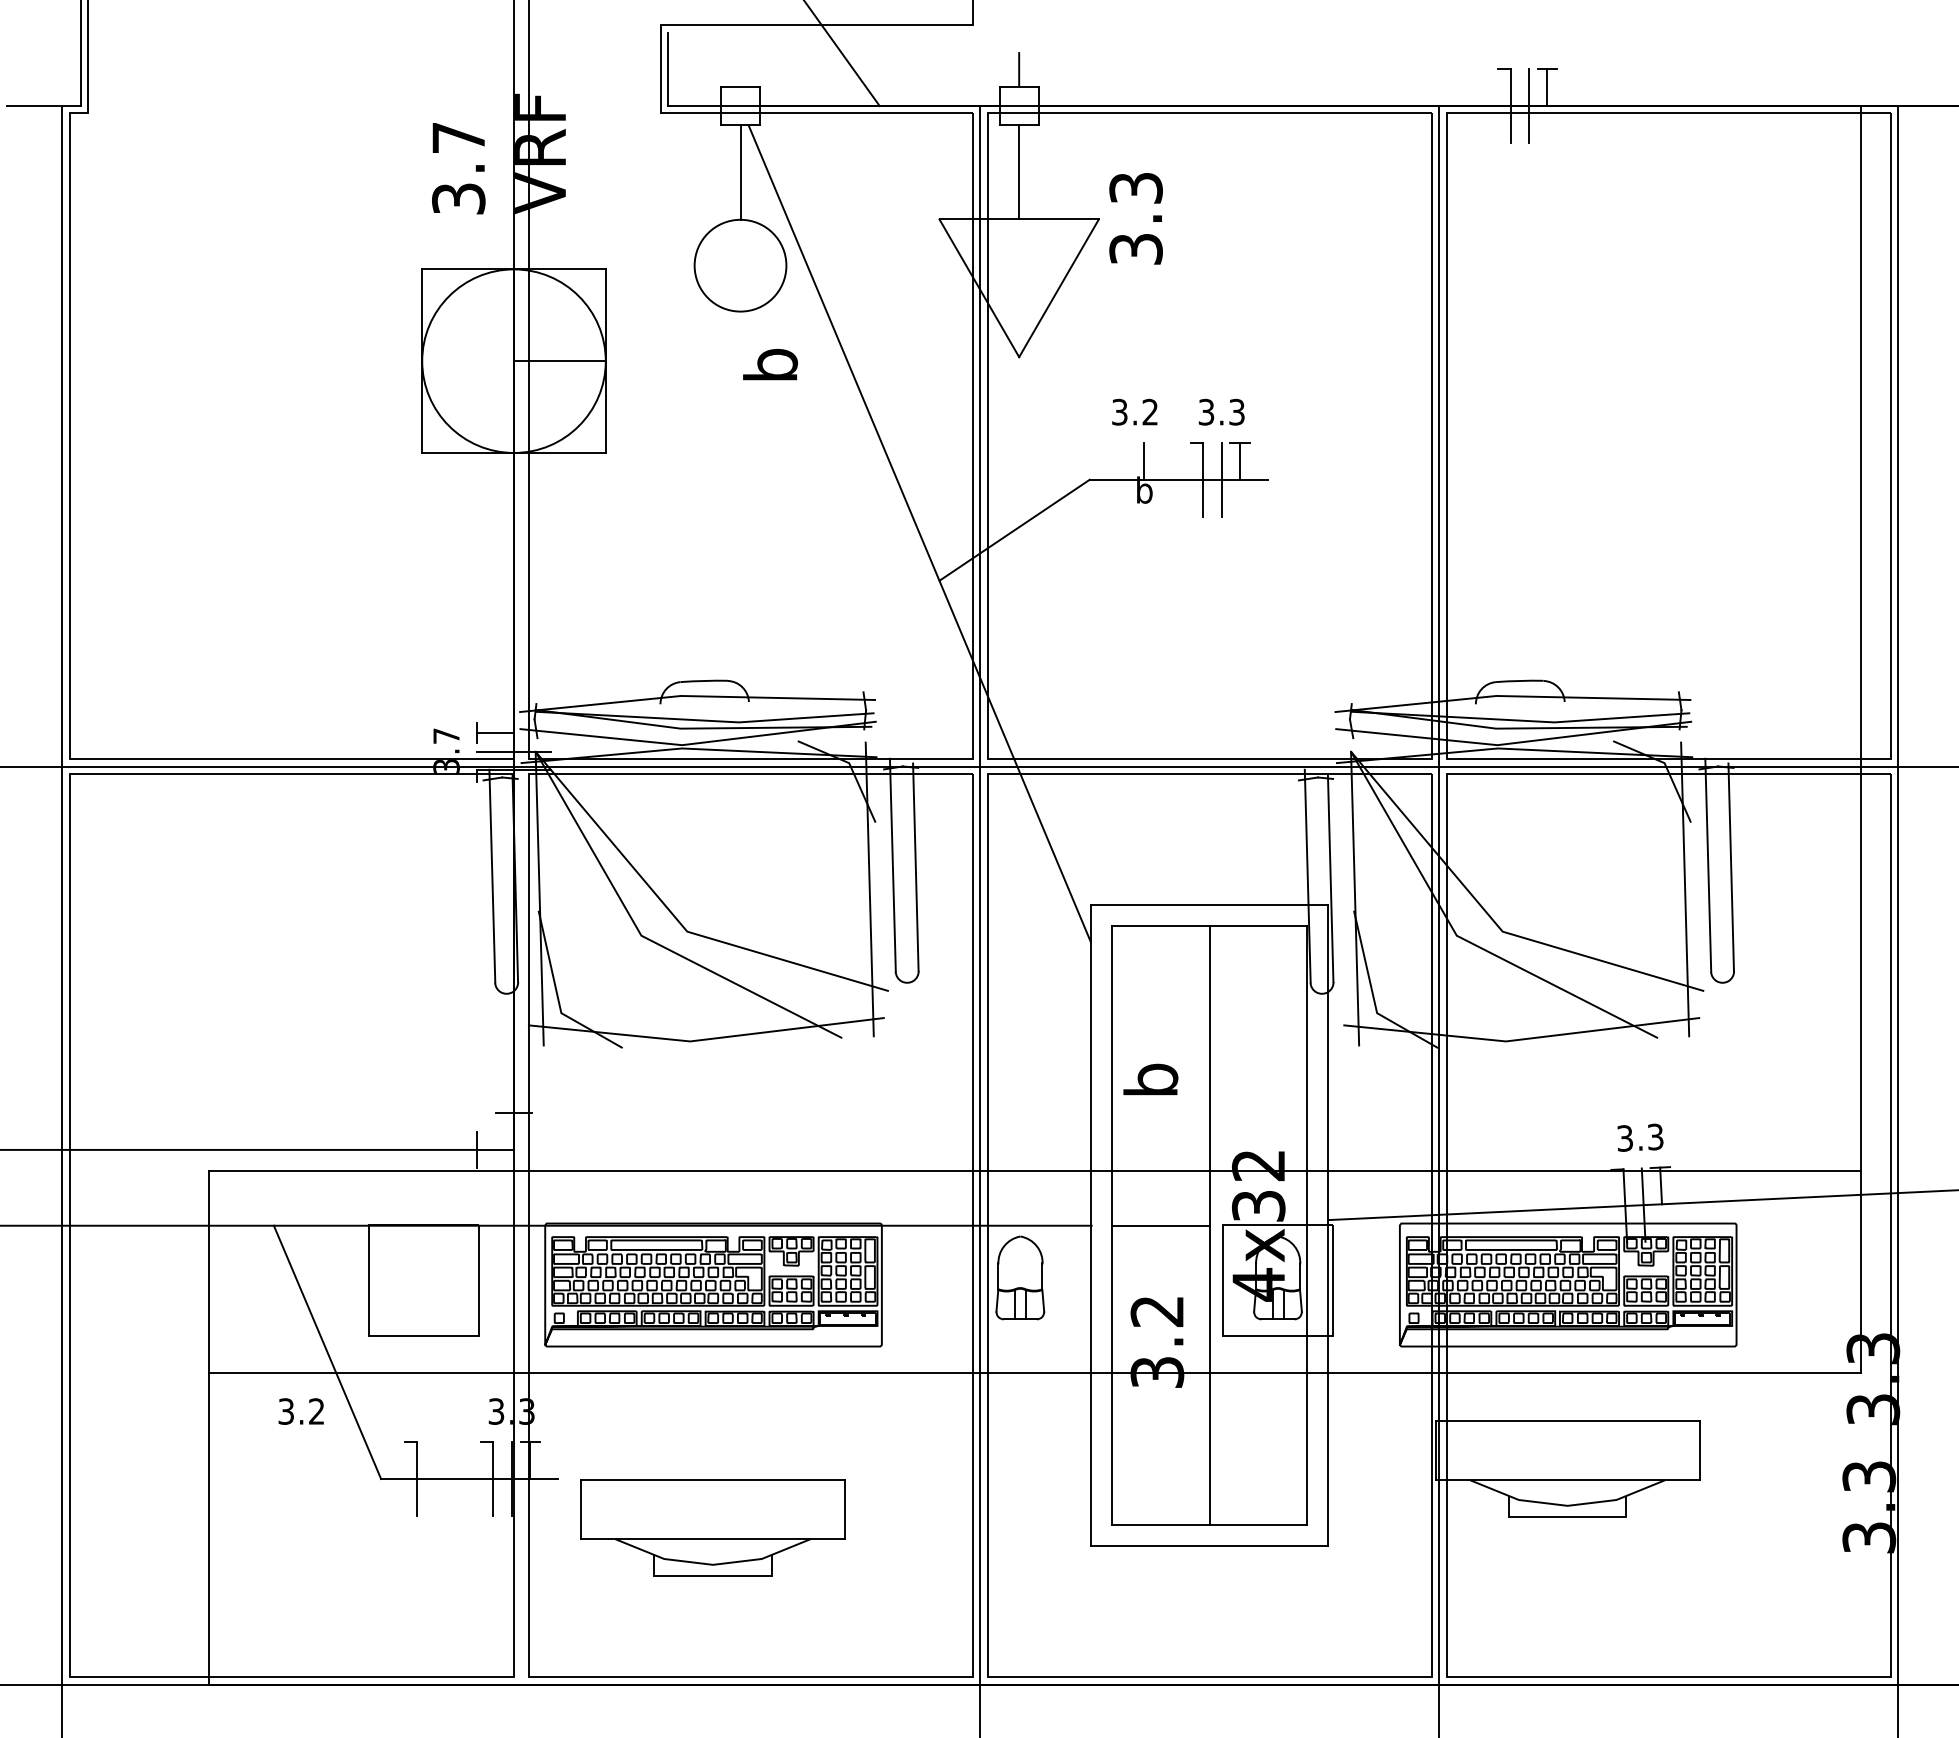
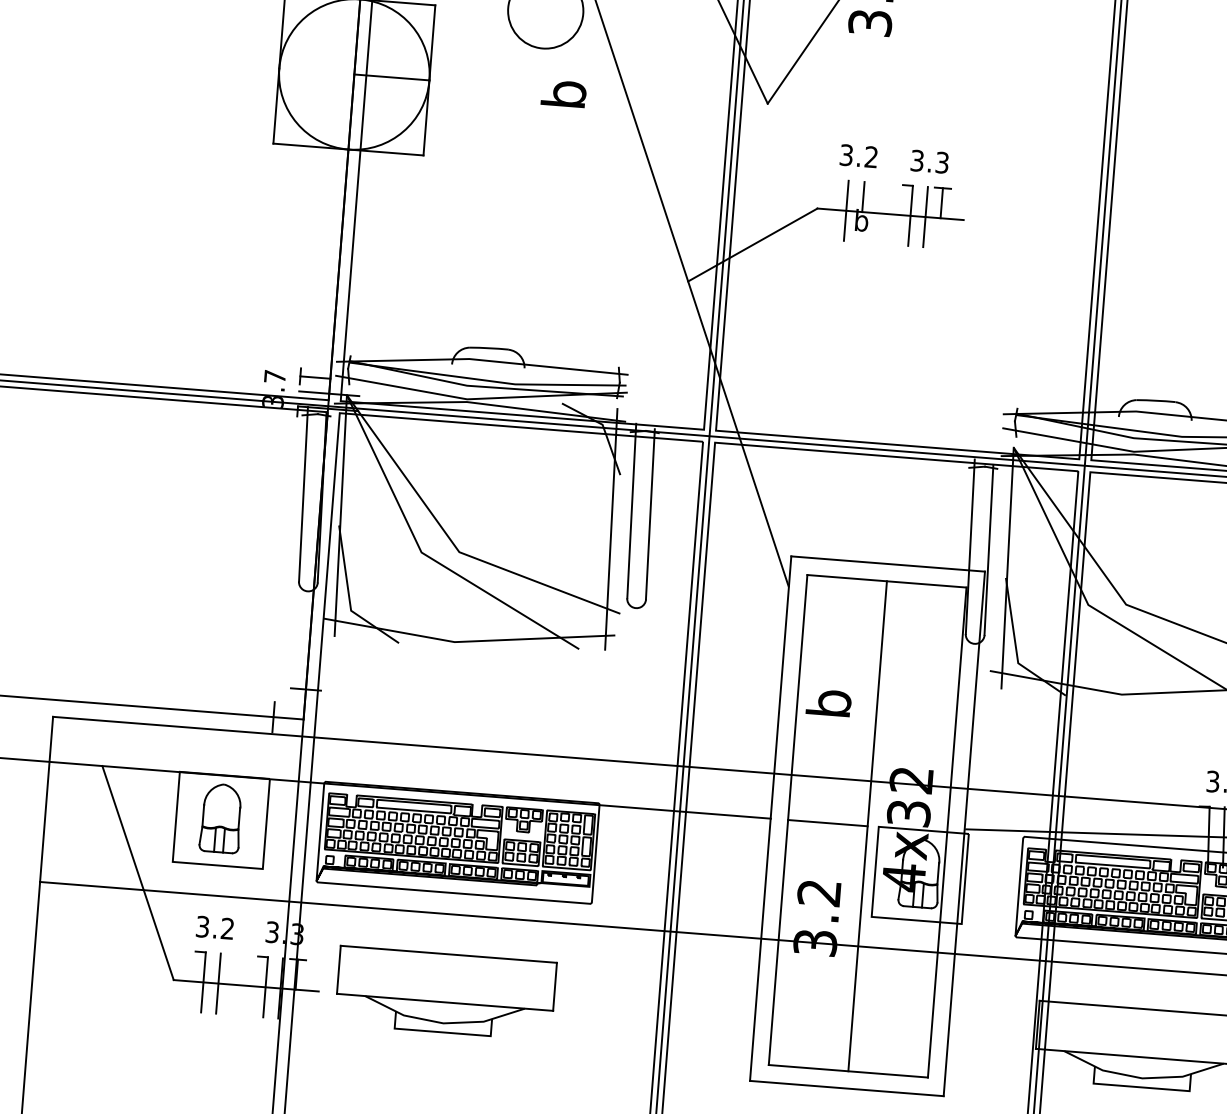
line: (1124, 479) -> (845, 210), added
part: (1020, 1277) -> (221, 818), moved
text: (300, 1411) -> (214, 927), moved
line: (435, 1478) -> (218, 983), added
part: (712, 1527) -> (445, 992), moved

